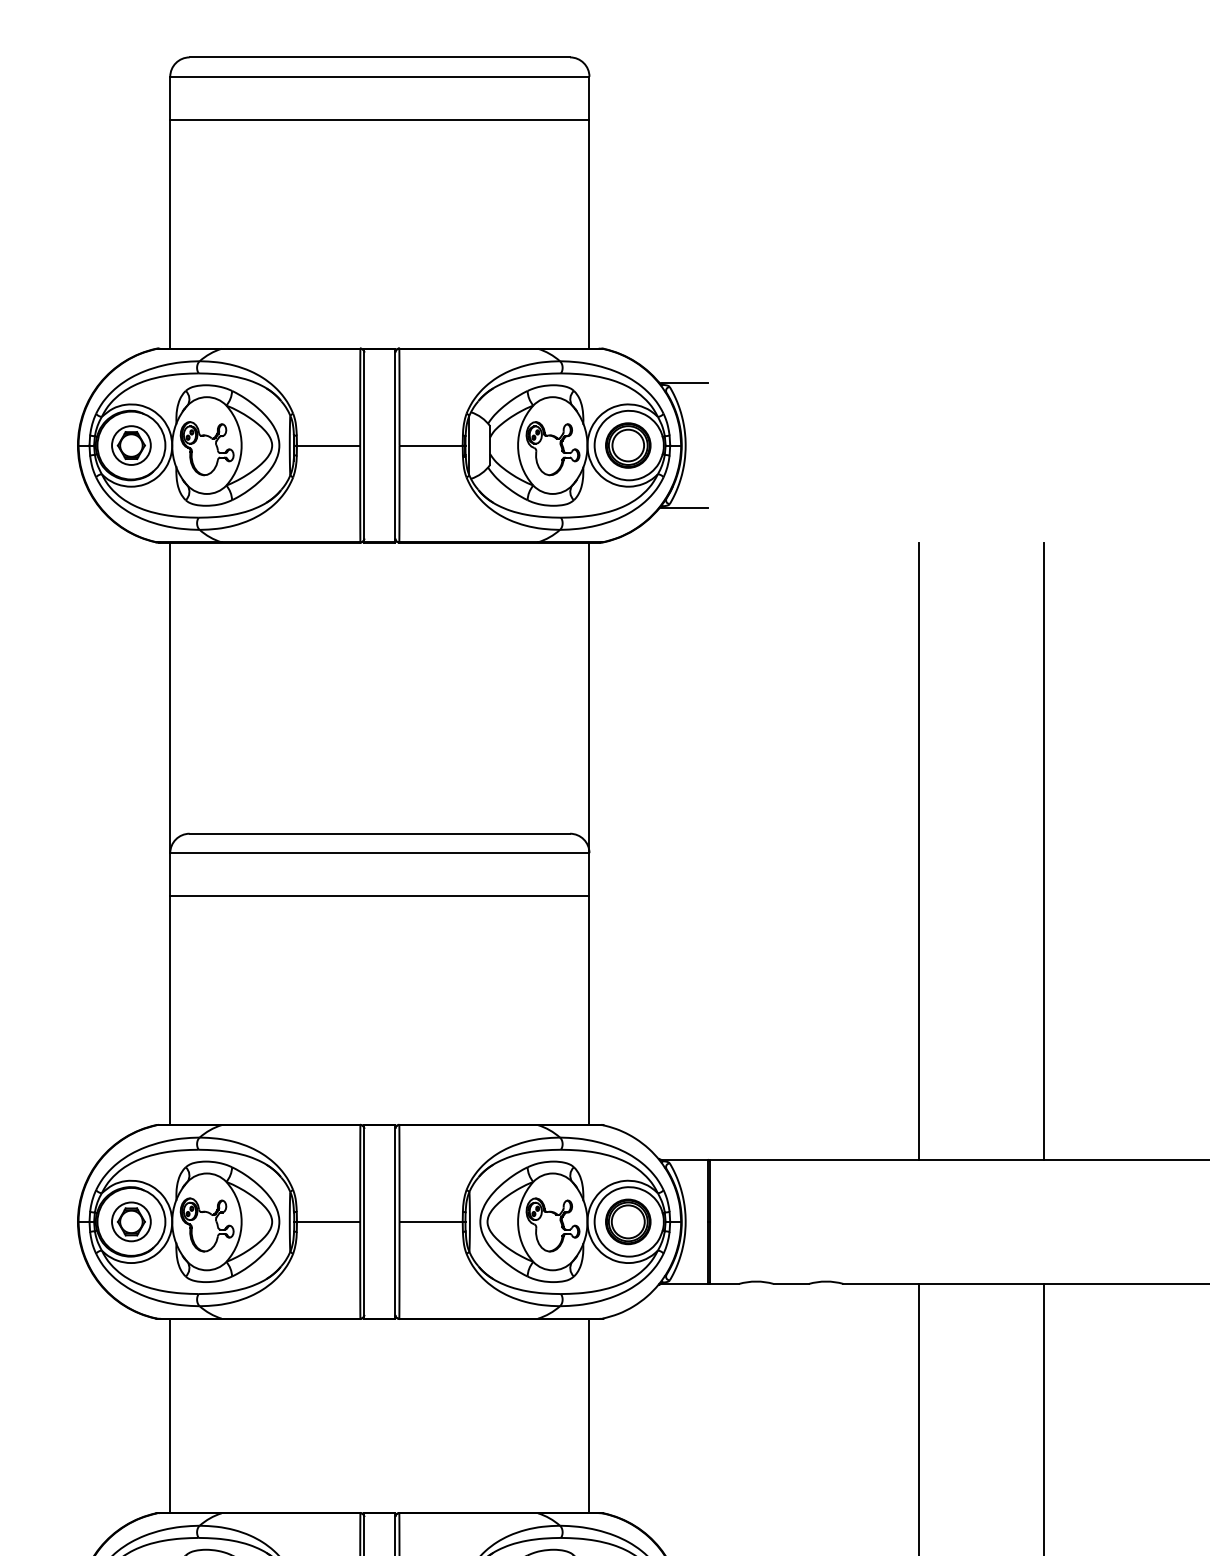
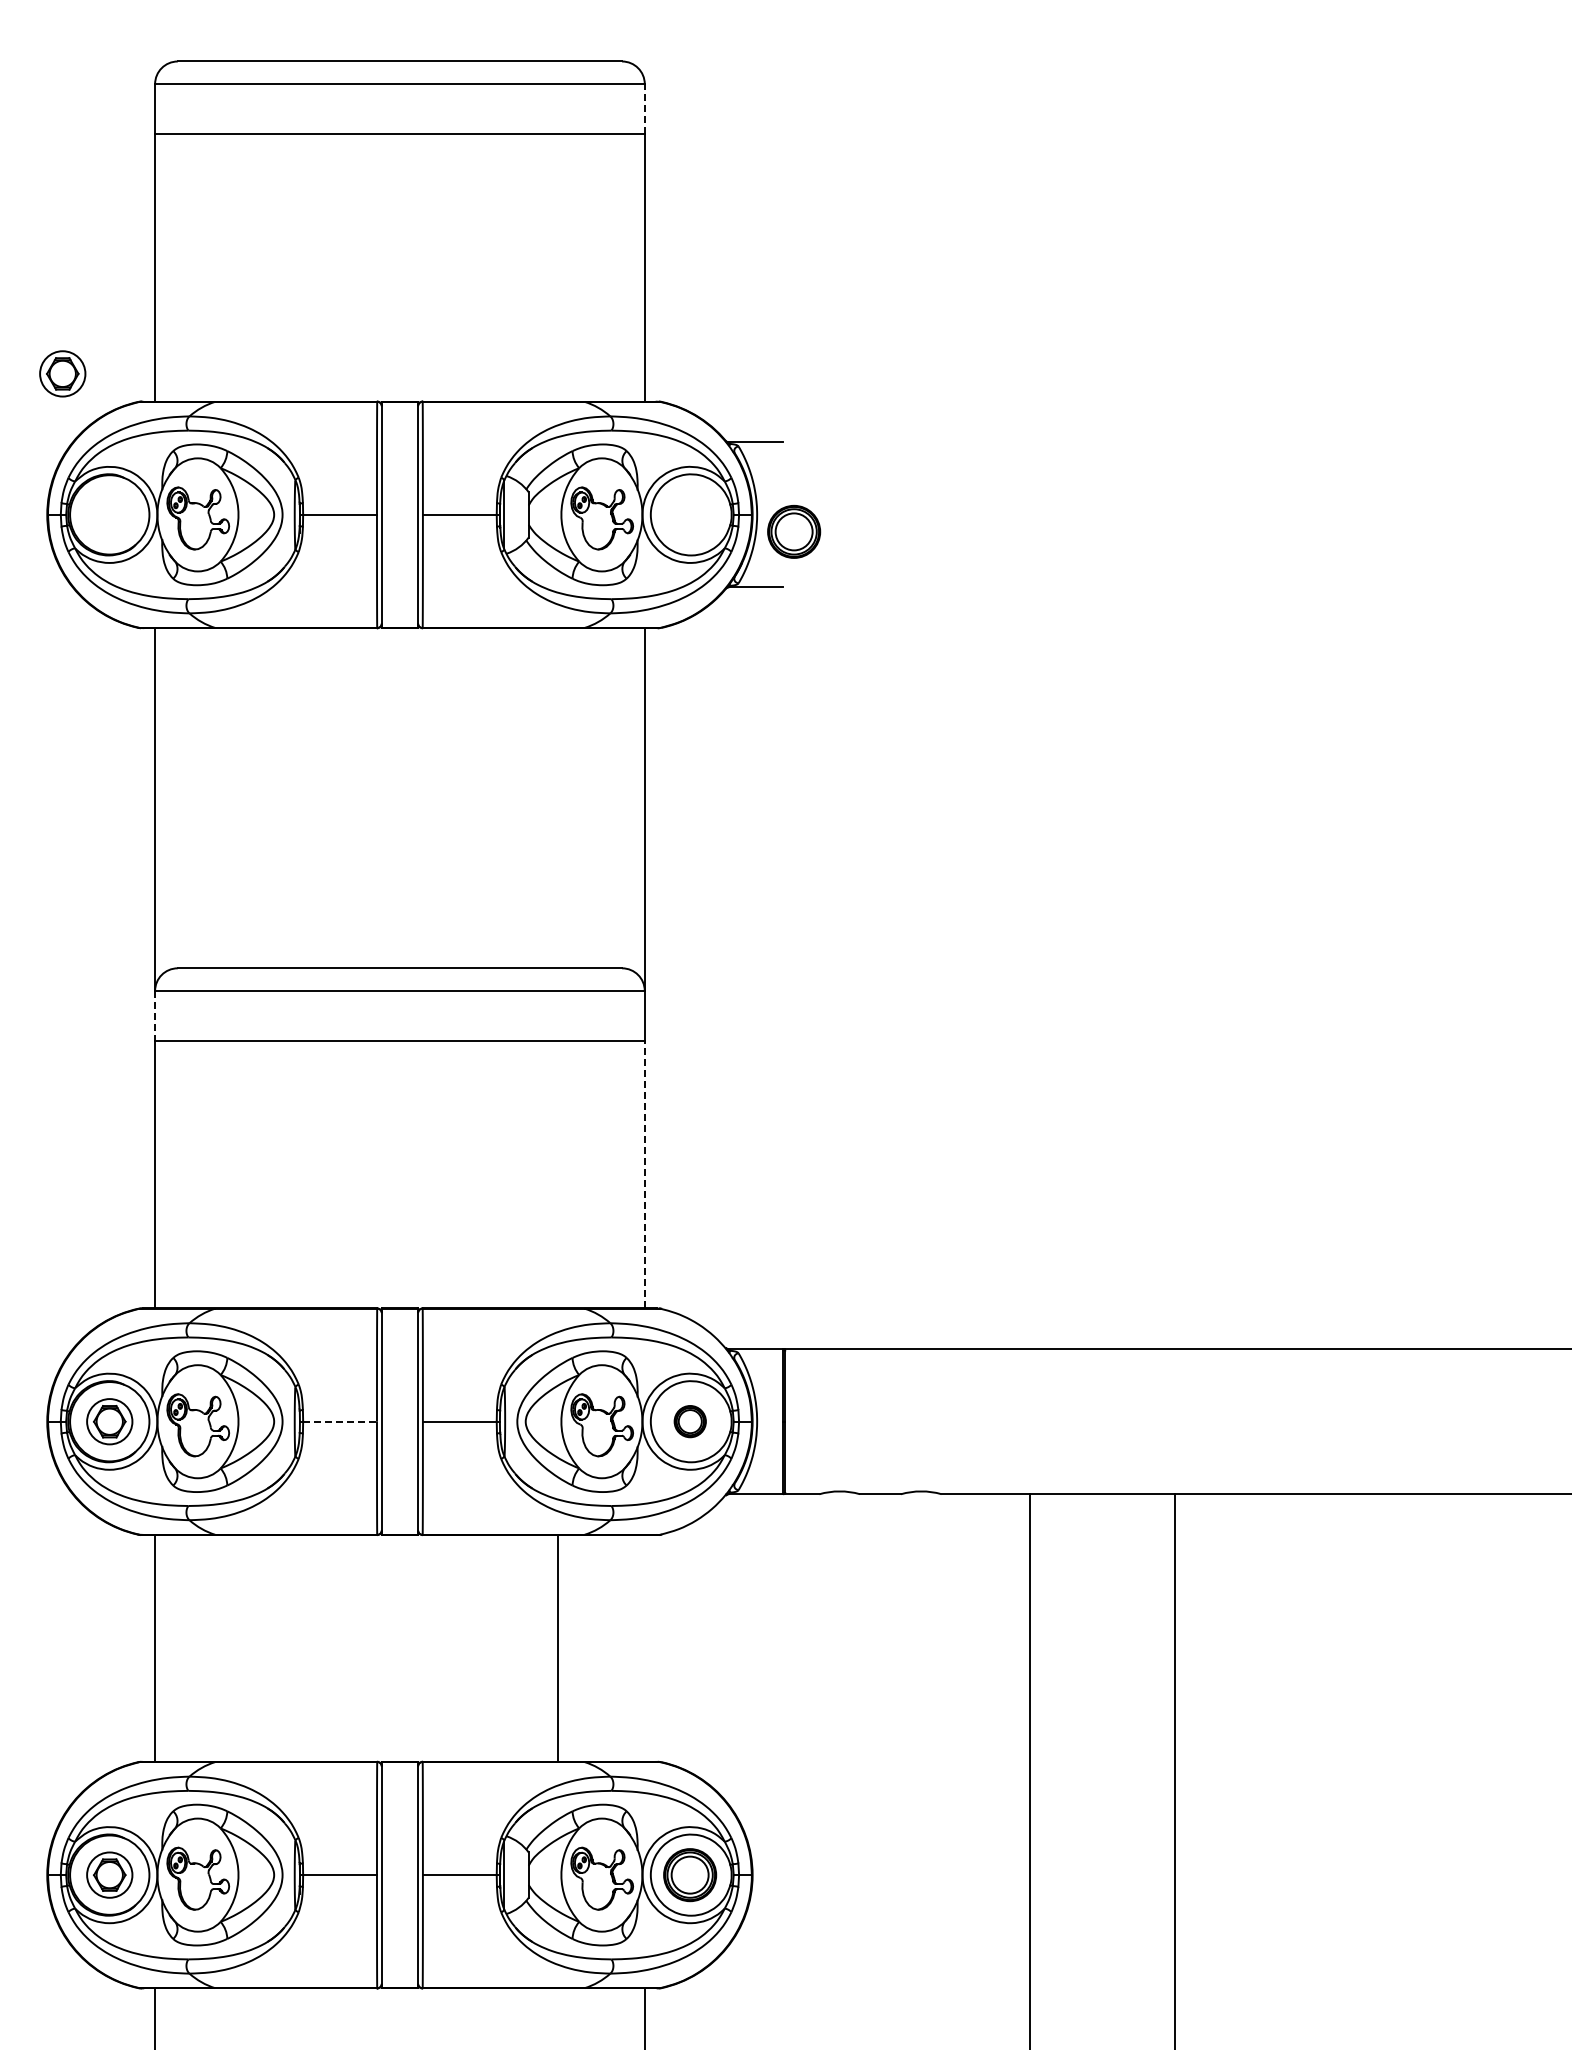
line: (589, 98) -> (644, 109), solid -> dashed
part: (131, 445) -> (62, 373), moved
part: (628, 445) -> (794, 531), moved
line: (919, 851) -> (1030, 988), removed
line: (1043, 851) -> (1175, 988), removed
line: (170, 874) -> (155, 1015), solid -> dashed
line: (589, 1010) -> (644, 1174), solid -> dashed
line: (328, 1221) -> (340, 1421), solid -> dashed
part: (628, 1221) -> (690, 1421), size x0.6
line: (589, 1416) -> (557, 1648), moved

